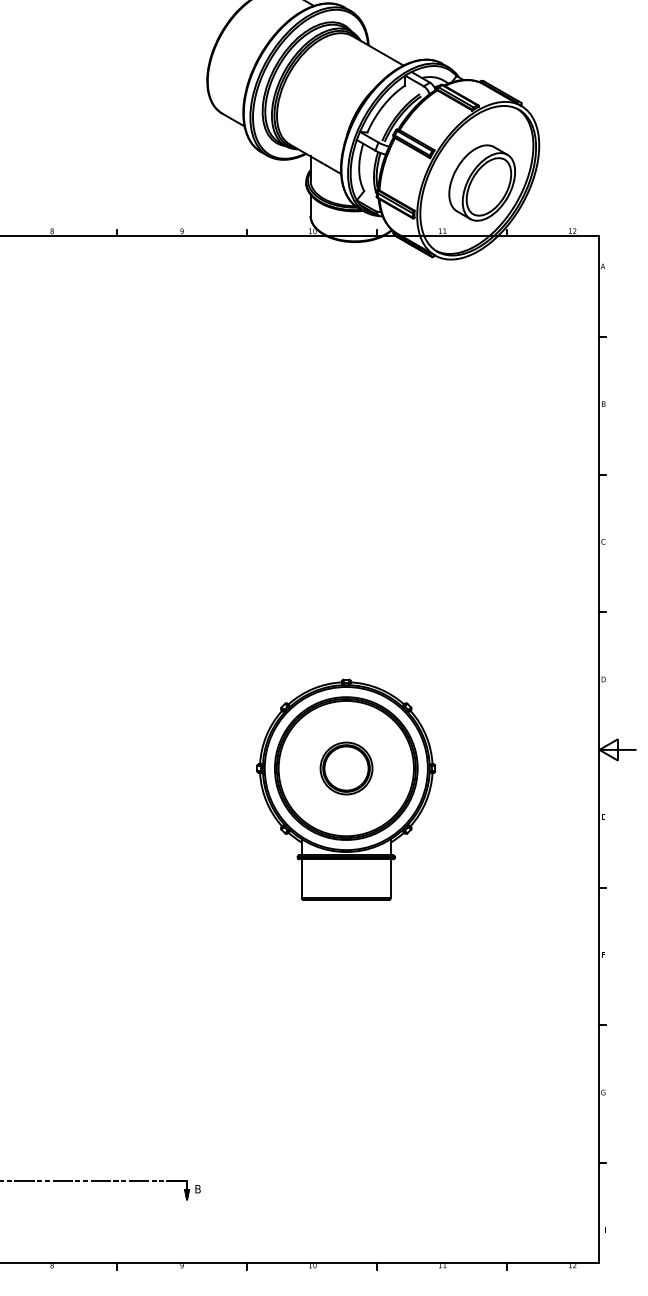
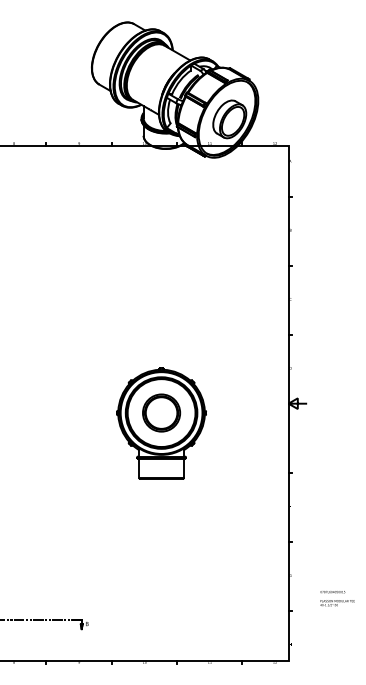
part: (346, 767) -> (161, 412), size x1.43

